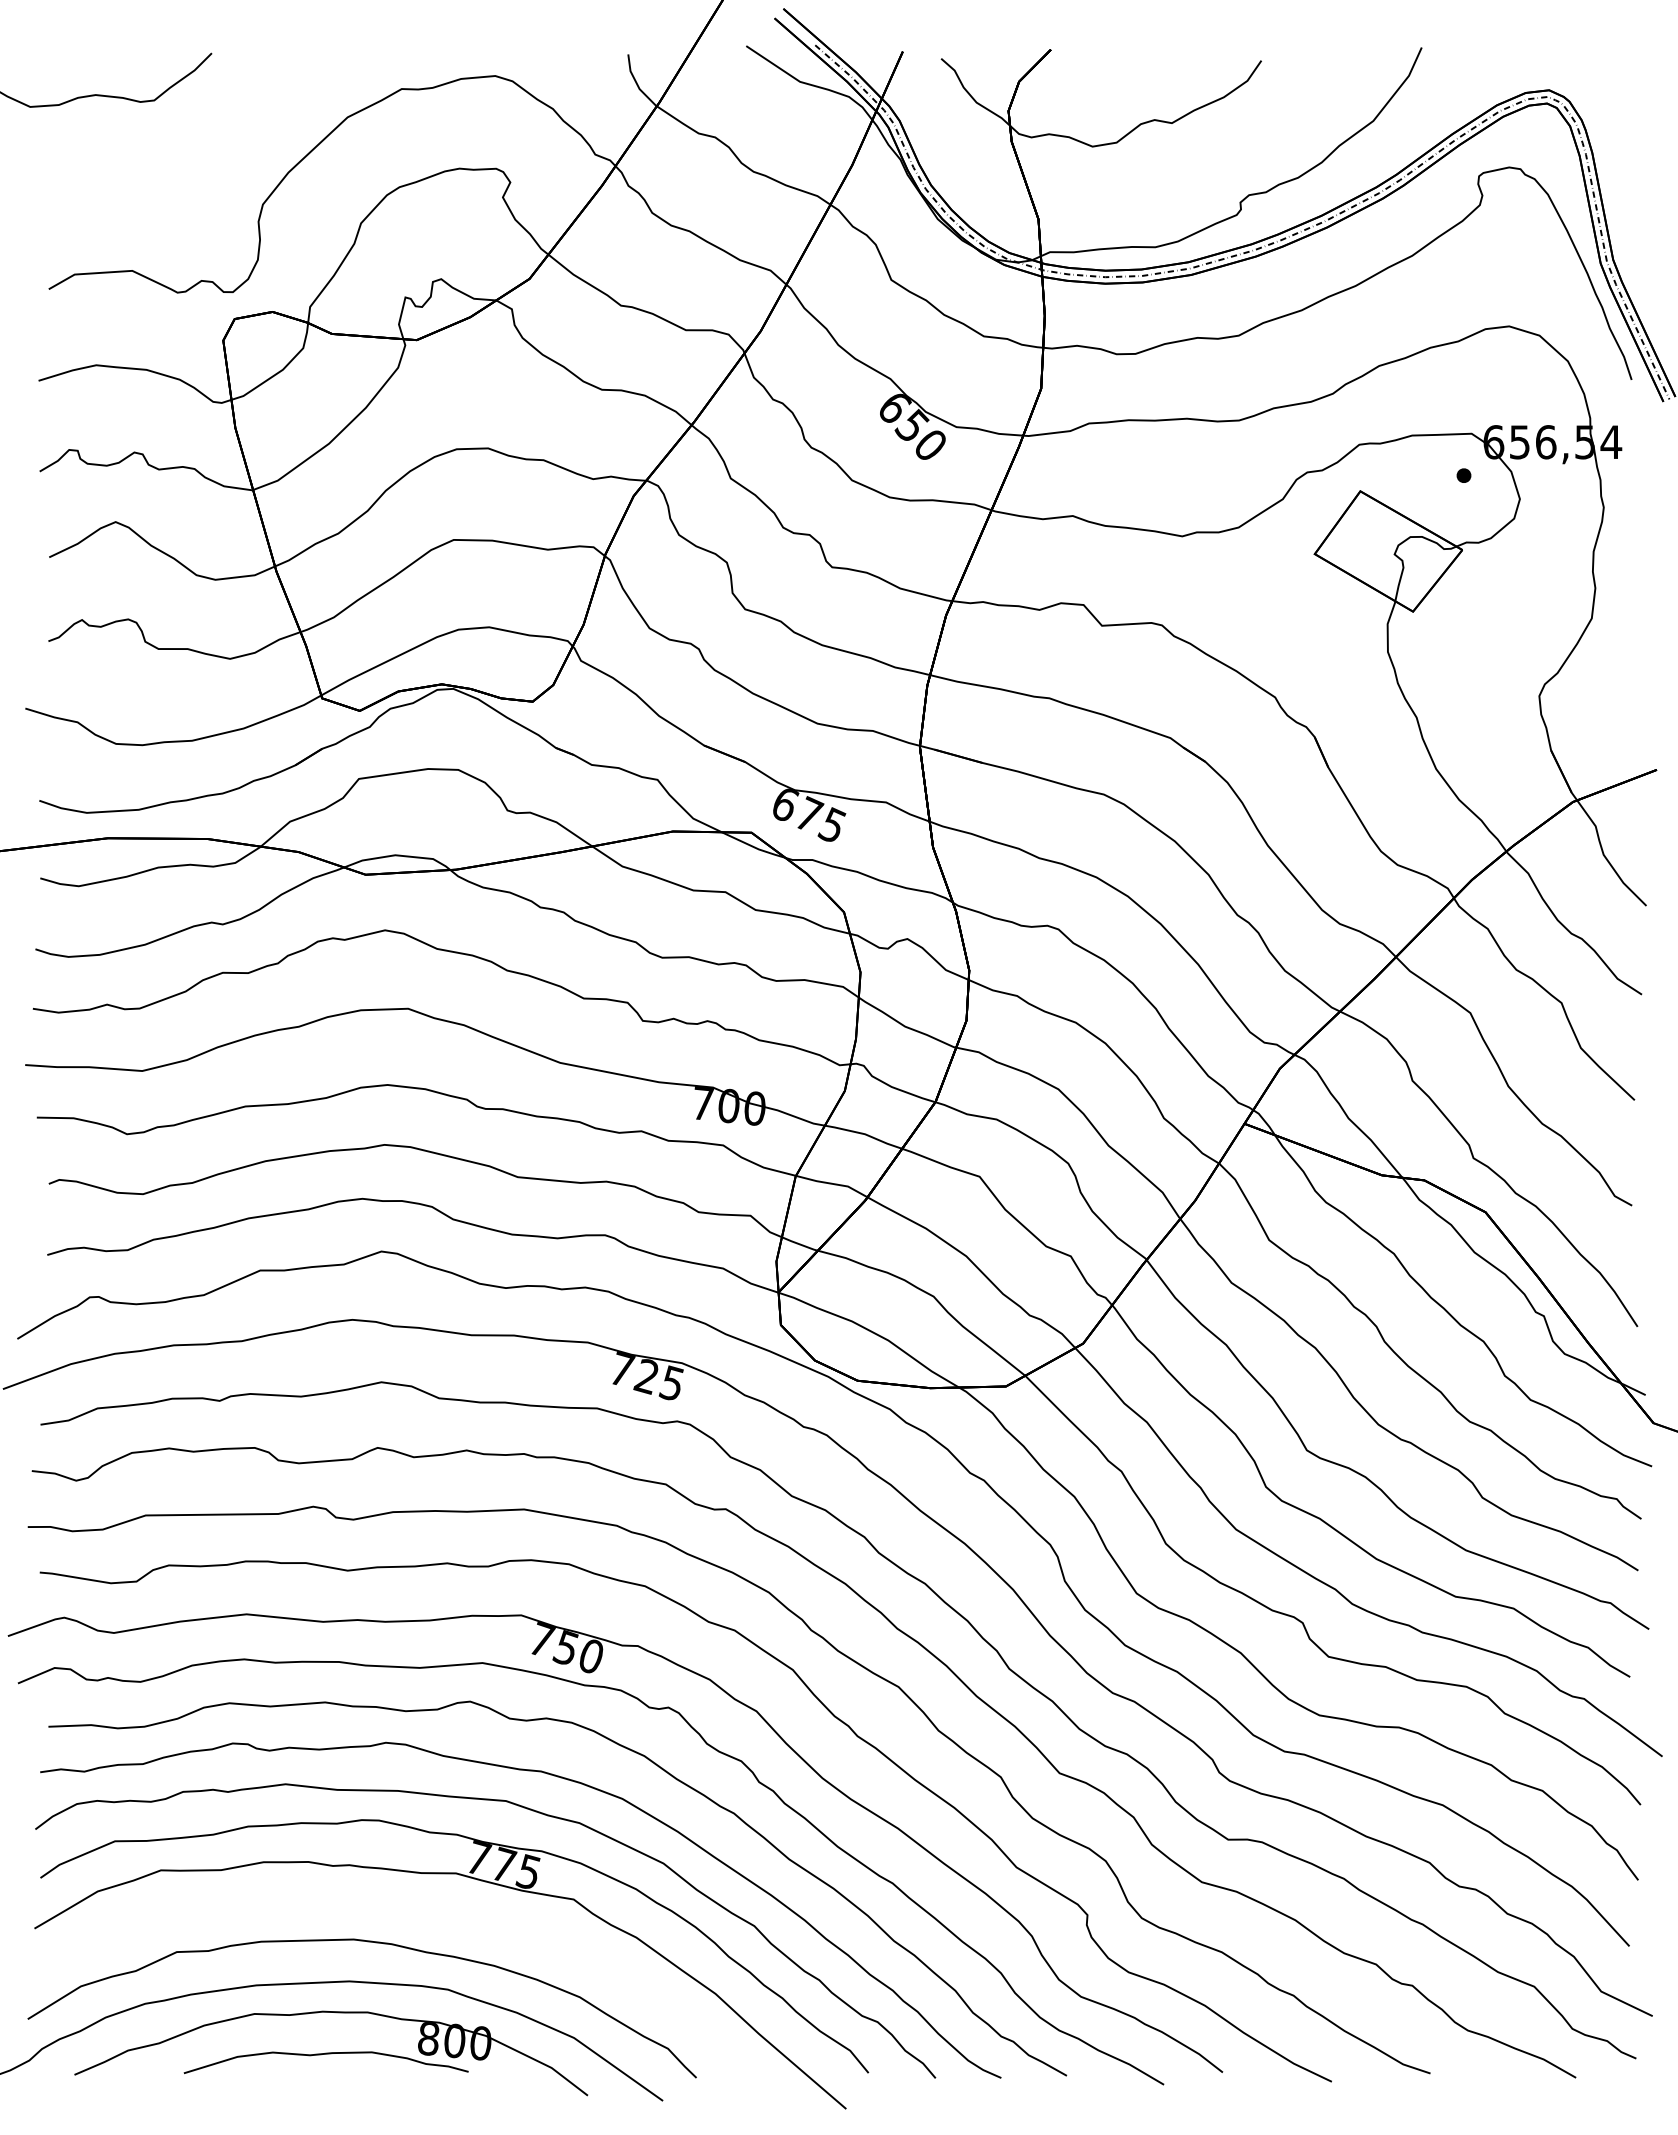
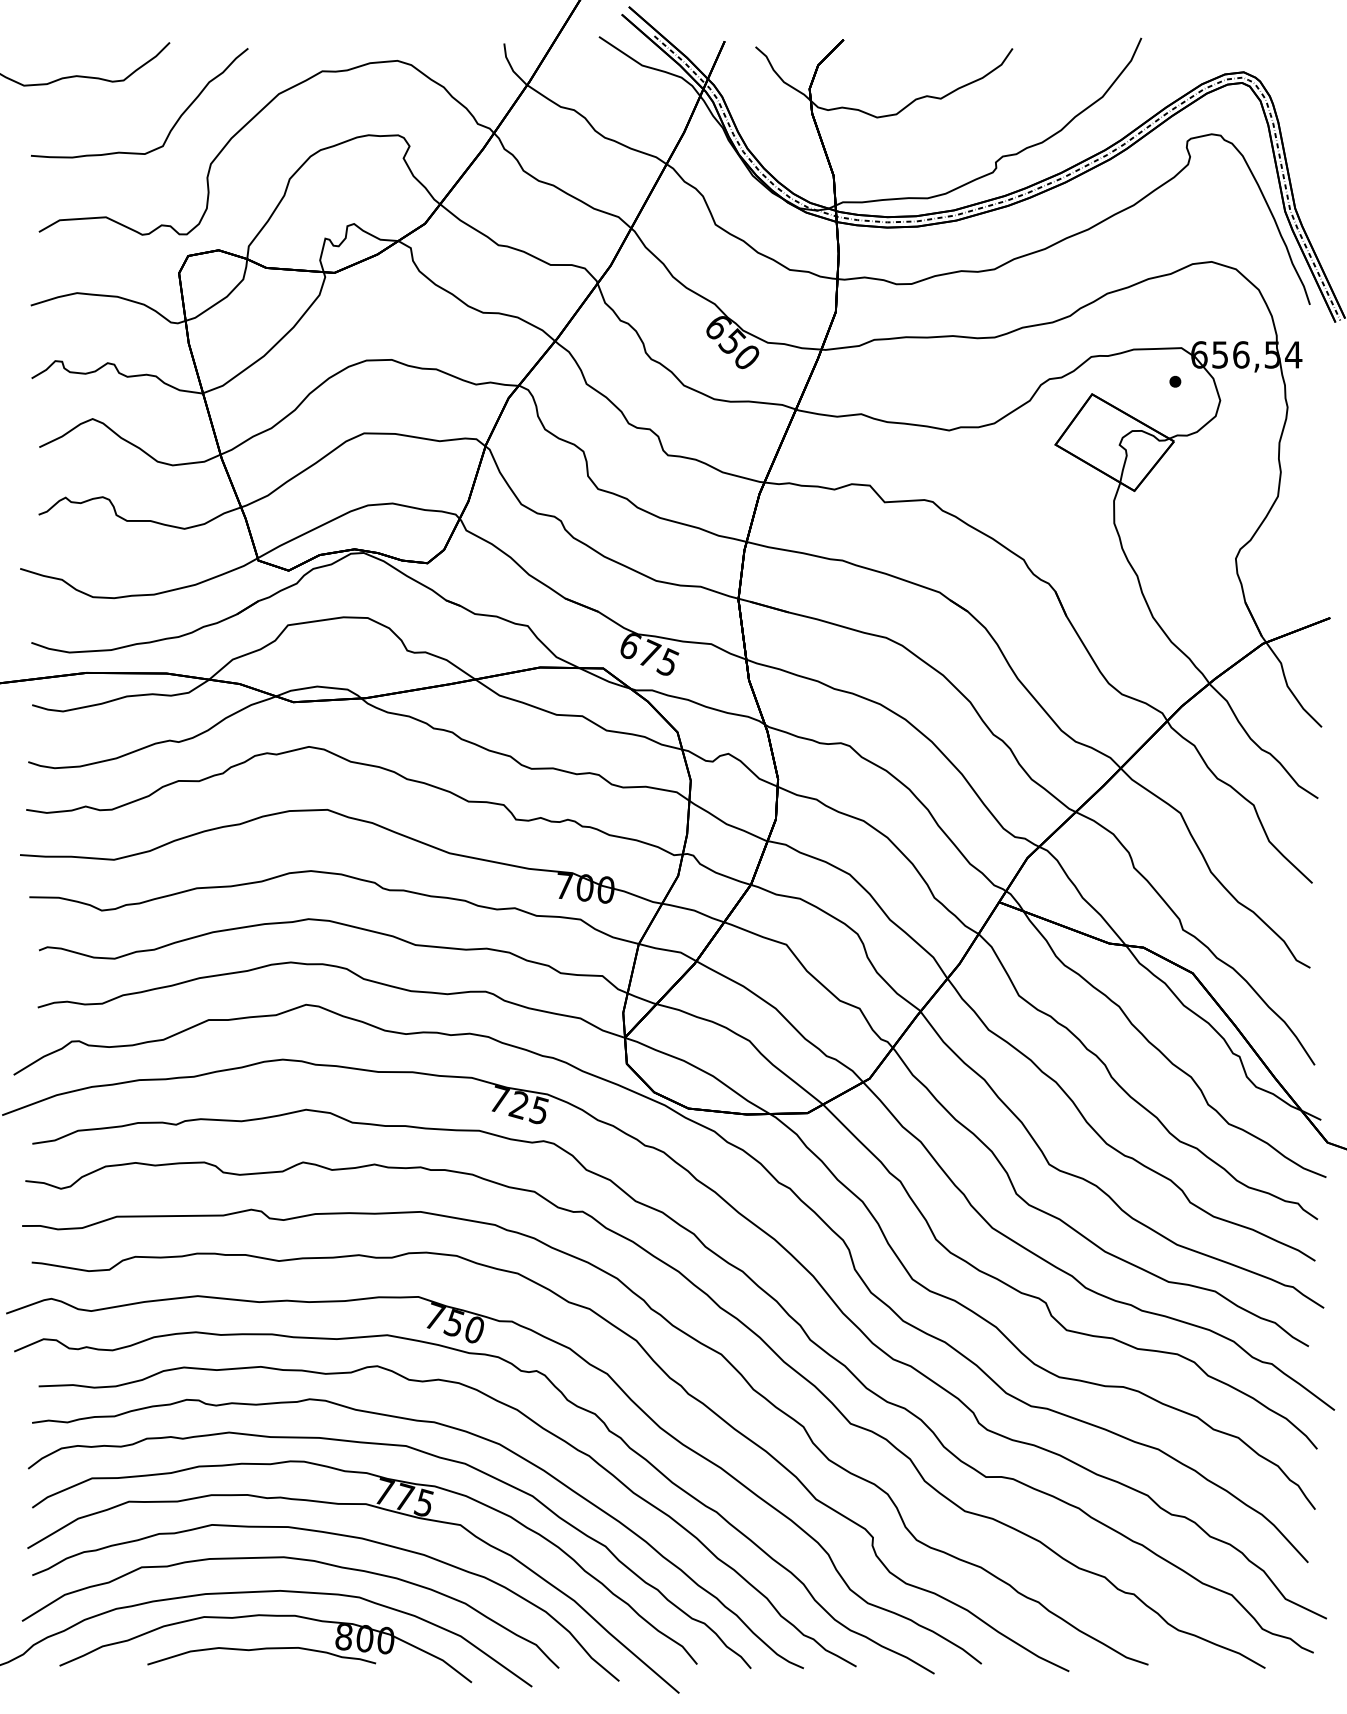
curve: (215, 157) -> (172, 126), added
curve: (421, 1912) -> (338, 1535), added

